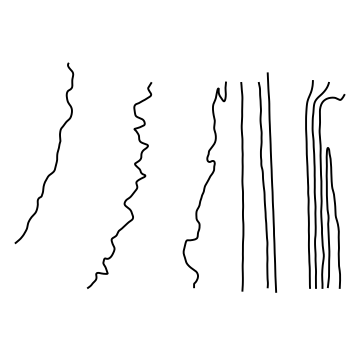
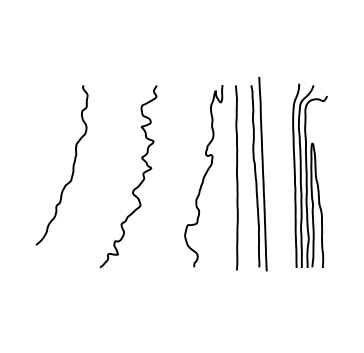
curve: (56, 153) -> (72, 165), moved

